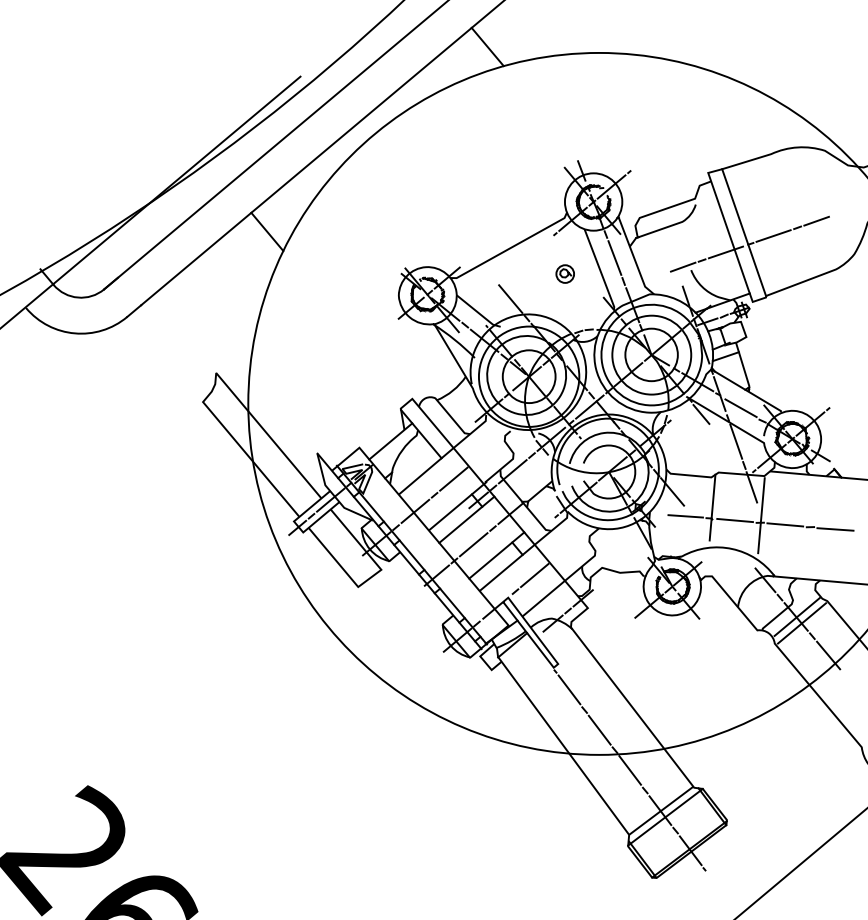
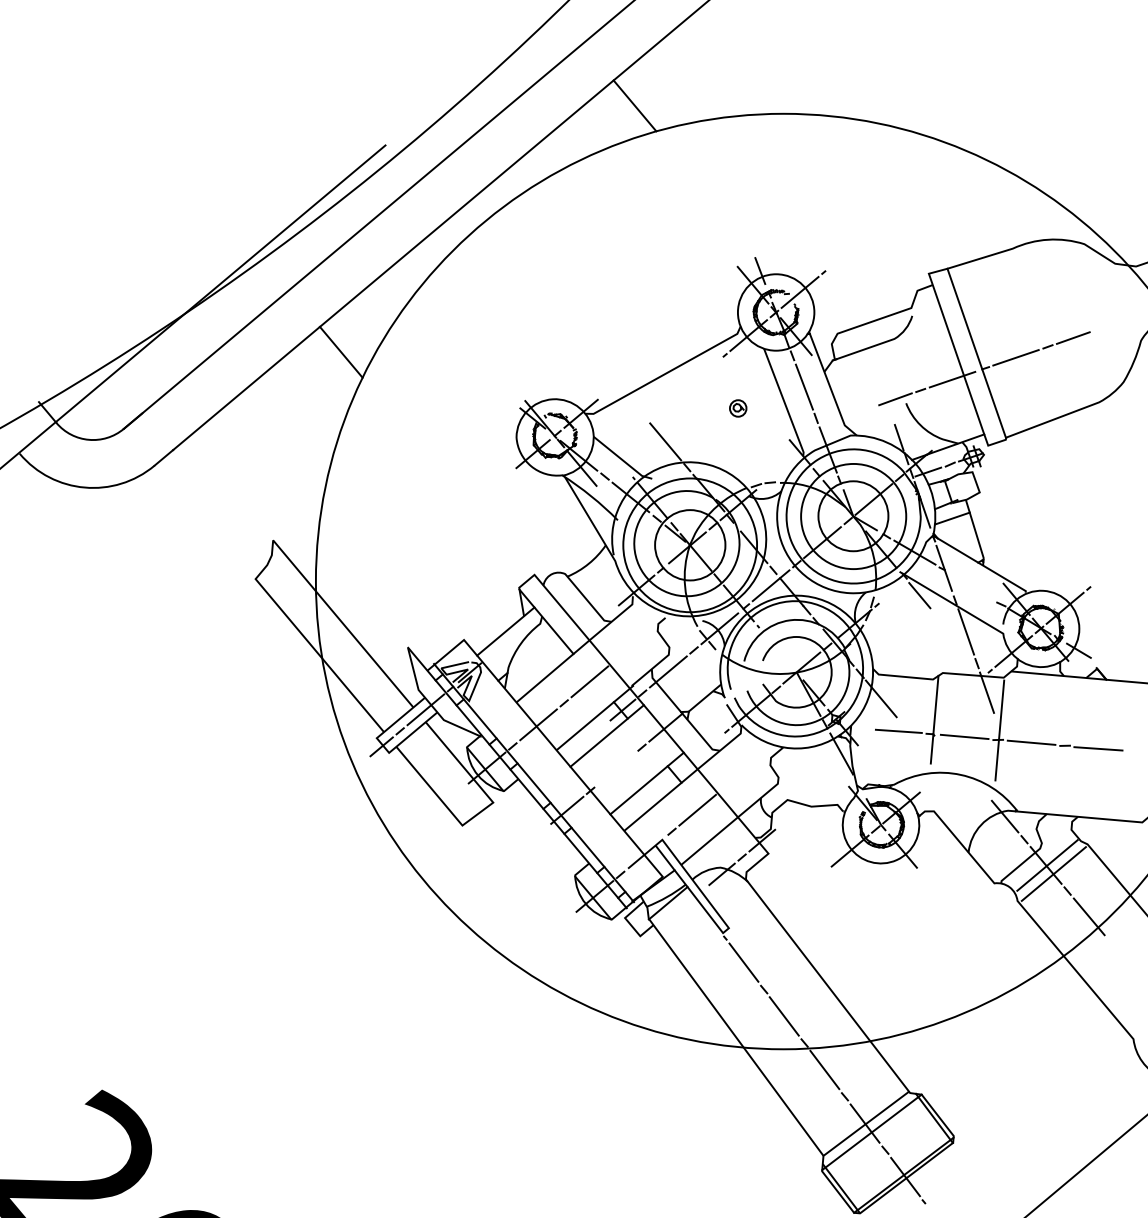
part: (564, 273) -> (737, 407), size x0.7
line: (740, 408) -> (971, 587), removed
line: (473, 544) -> (616, 768), removed

